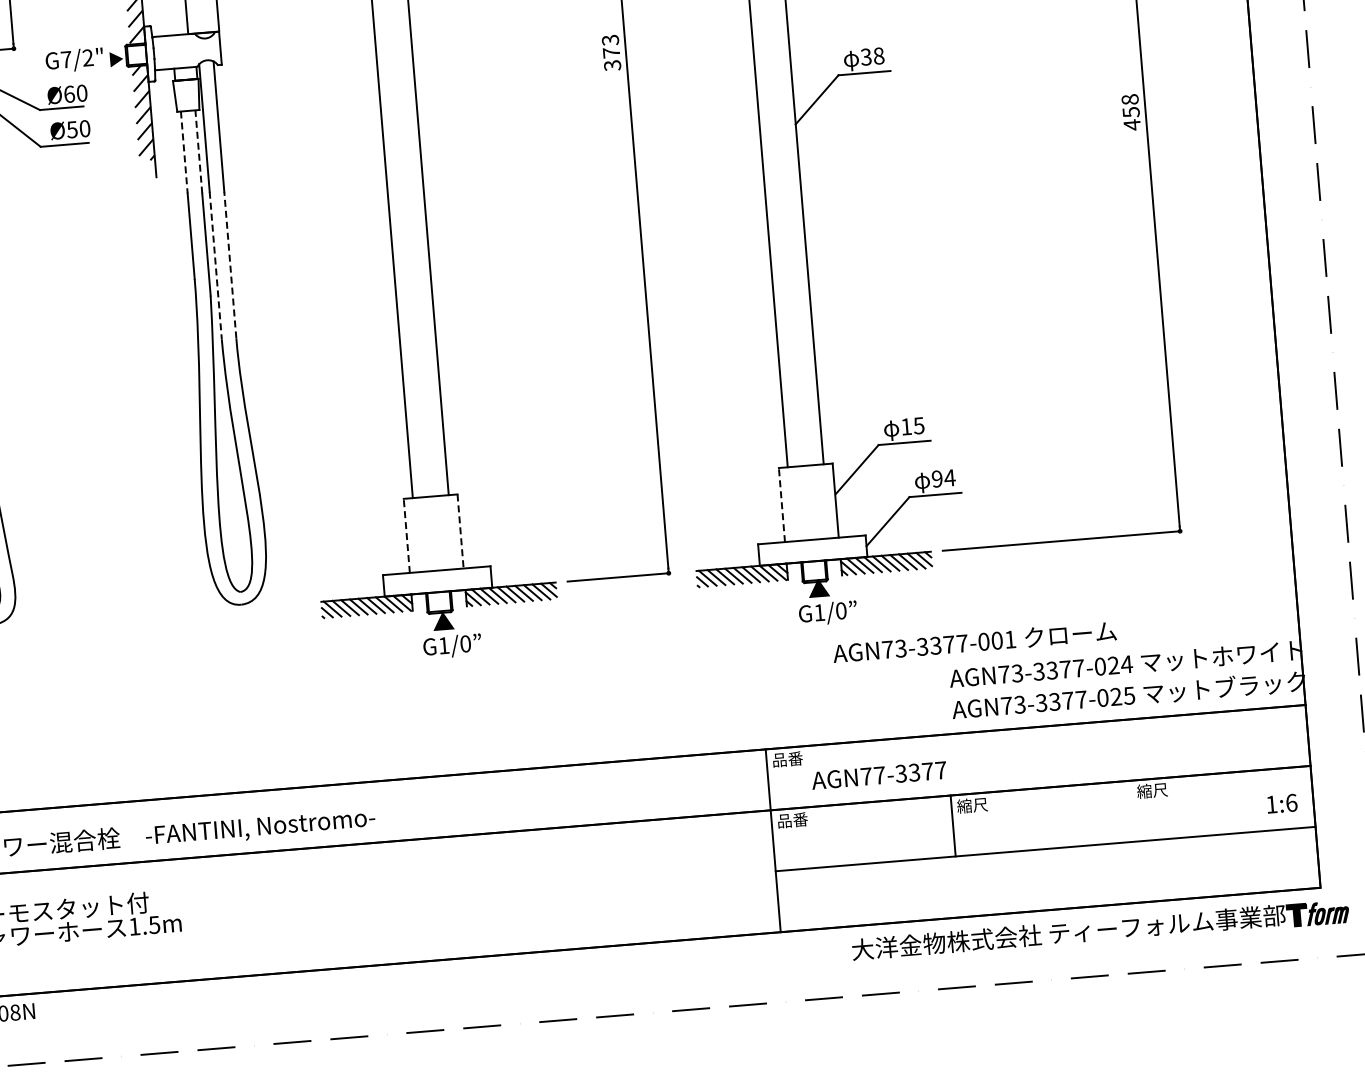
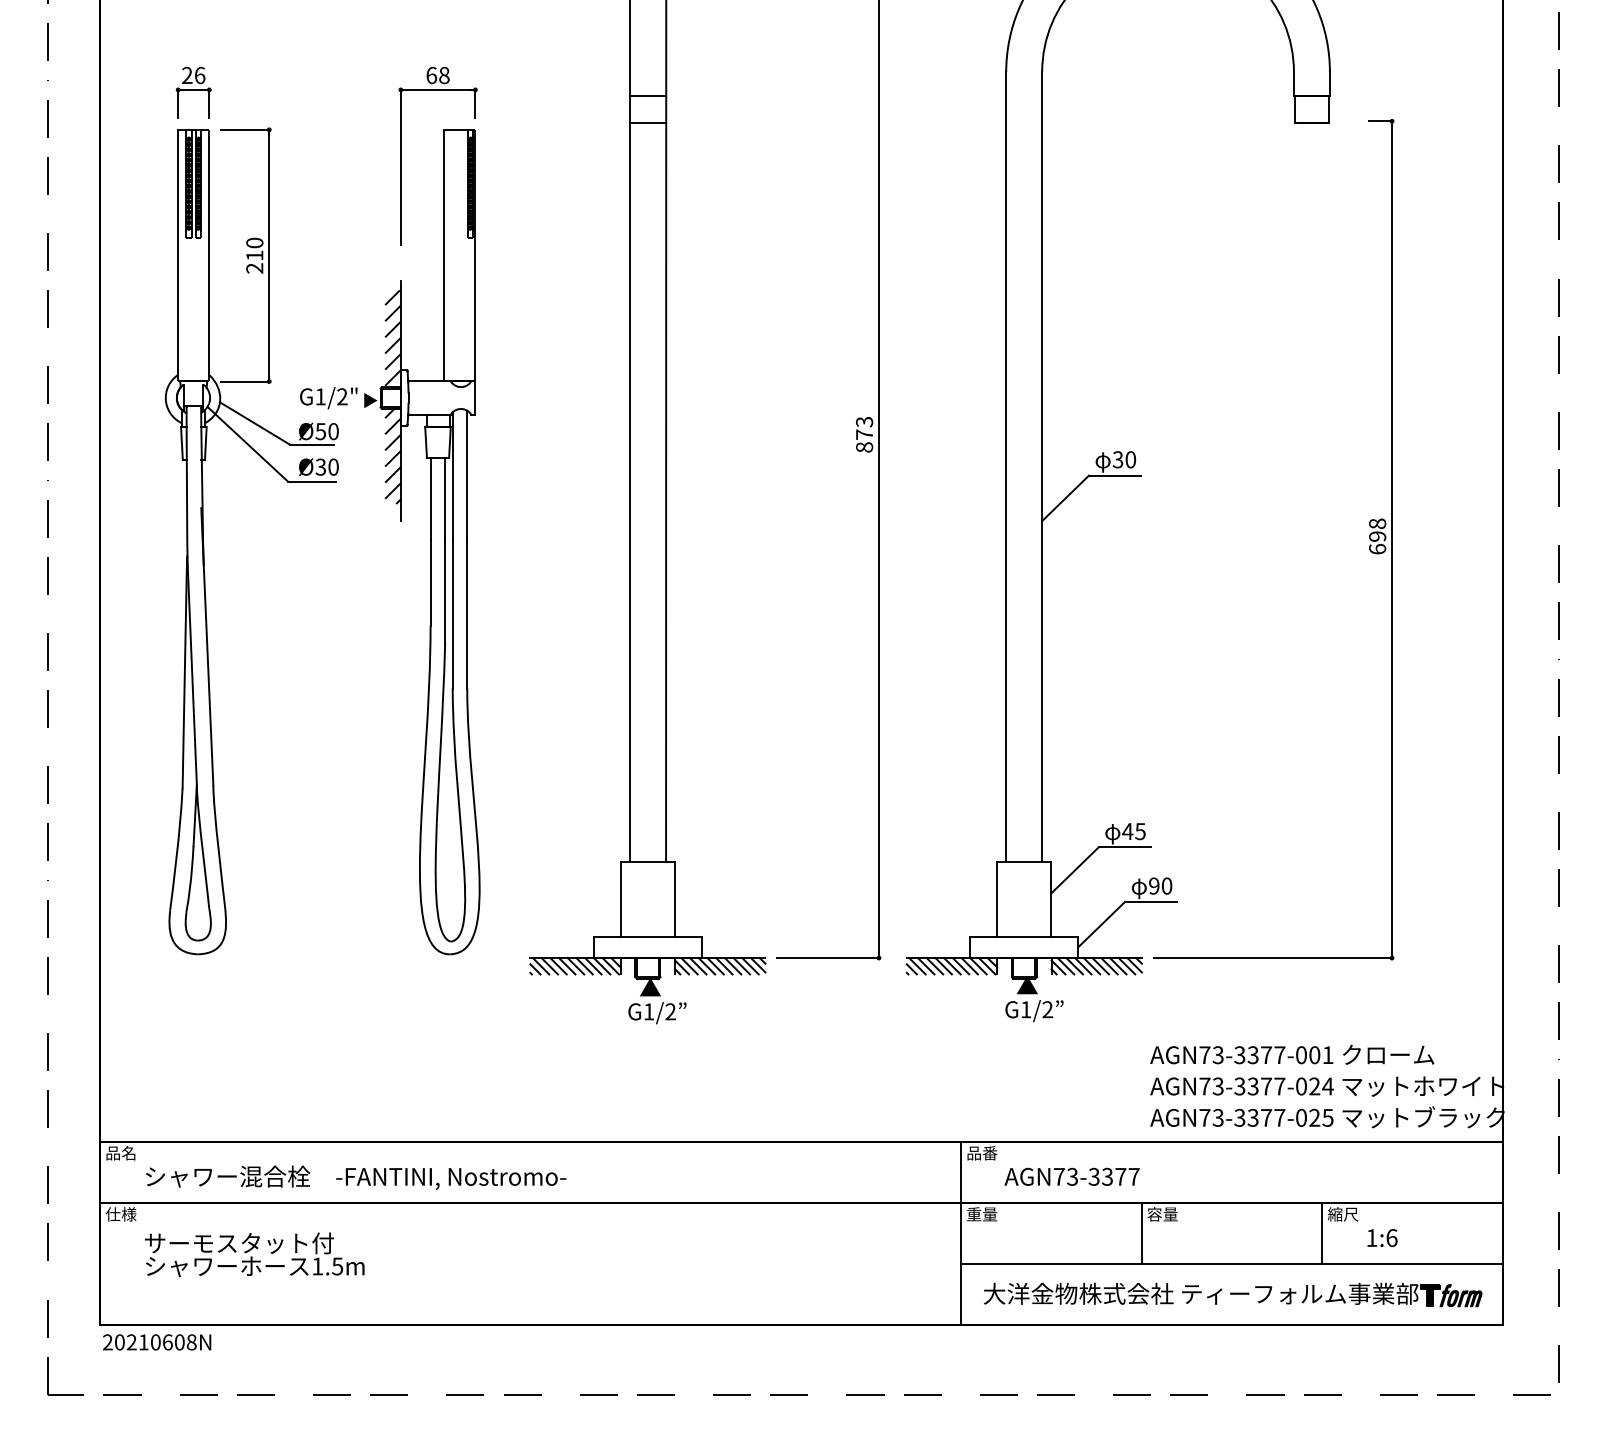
text: (878, 55) -> (1130, 459), 38 -> 30
text: (66, 59) -> (320, 396), G7/2" -> G1/2"
text: (612, 65) -> (864, 447), 373 -> 873
text: (69, 94) -> (320, 431), Ø60 -> Ø50
text: (1131, 119) -> (1377, 543), 458 -> 698
text: (71, 129) -> (320, 466), Ø50 -> Ø30
line: (199, 151) -> (445, 499), dashed -> solid
line: (184, 153) -> (430, 499), dashed -> solid
line: (230, 264) -> (467, 614), dashed -> solid
line: (215, 265) -> (452, 614), dashed -> solid
text: (906, 426) -> (1127, 831), 15 -> 45
text: (949, 477) -> (1166, 885), 94 -> 90
line: (782, 504) -> (997, 898), dashed -> solid
line: (460, 531) -> (674, 899), dashed -> solid
line: (406, 535) -> (620, 898), dashed -> solid
text: (840, 610) -> (1047, 1009), G1/0 -> G1/2
text: (974, 641) -> (1292, 1054), moved
text: (465, 643) -> (670, 1011), G1/0 -> G1/2
text: (879, 775) -> (1072, 1176), AGN77-3377 -> AGN73-3377
text: (1282, 804) -> (1382, 1238), moved
text: (972, 805) -> (1162, 1214), 縮尺 -> 容量
line: (1133, 810) -> (1322, 1232), added
text: (792, 820) -> (982, 1214), 品番 -> 重量
part: (1101, 930) -> (1233, 1294), moved

